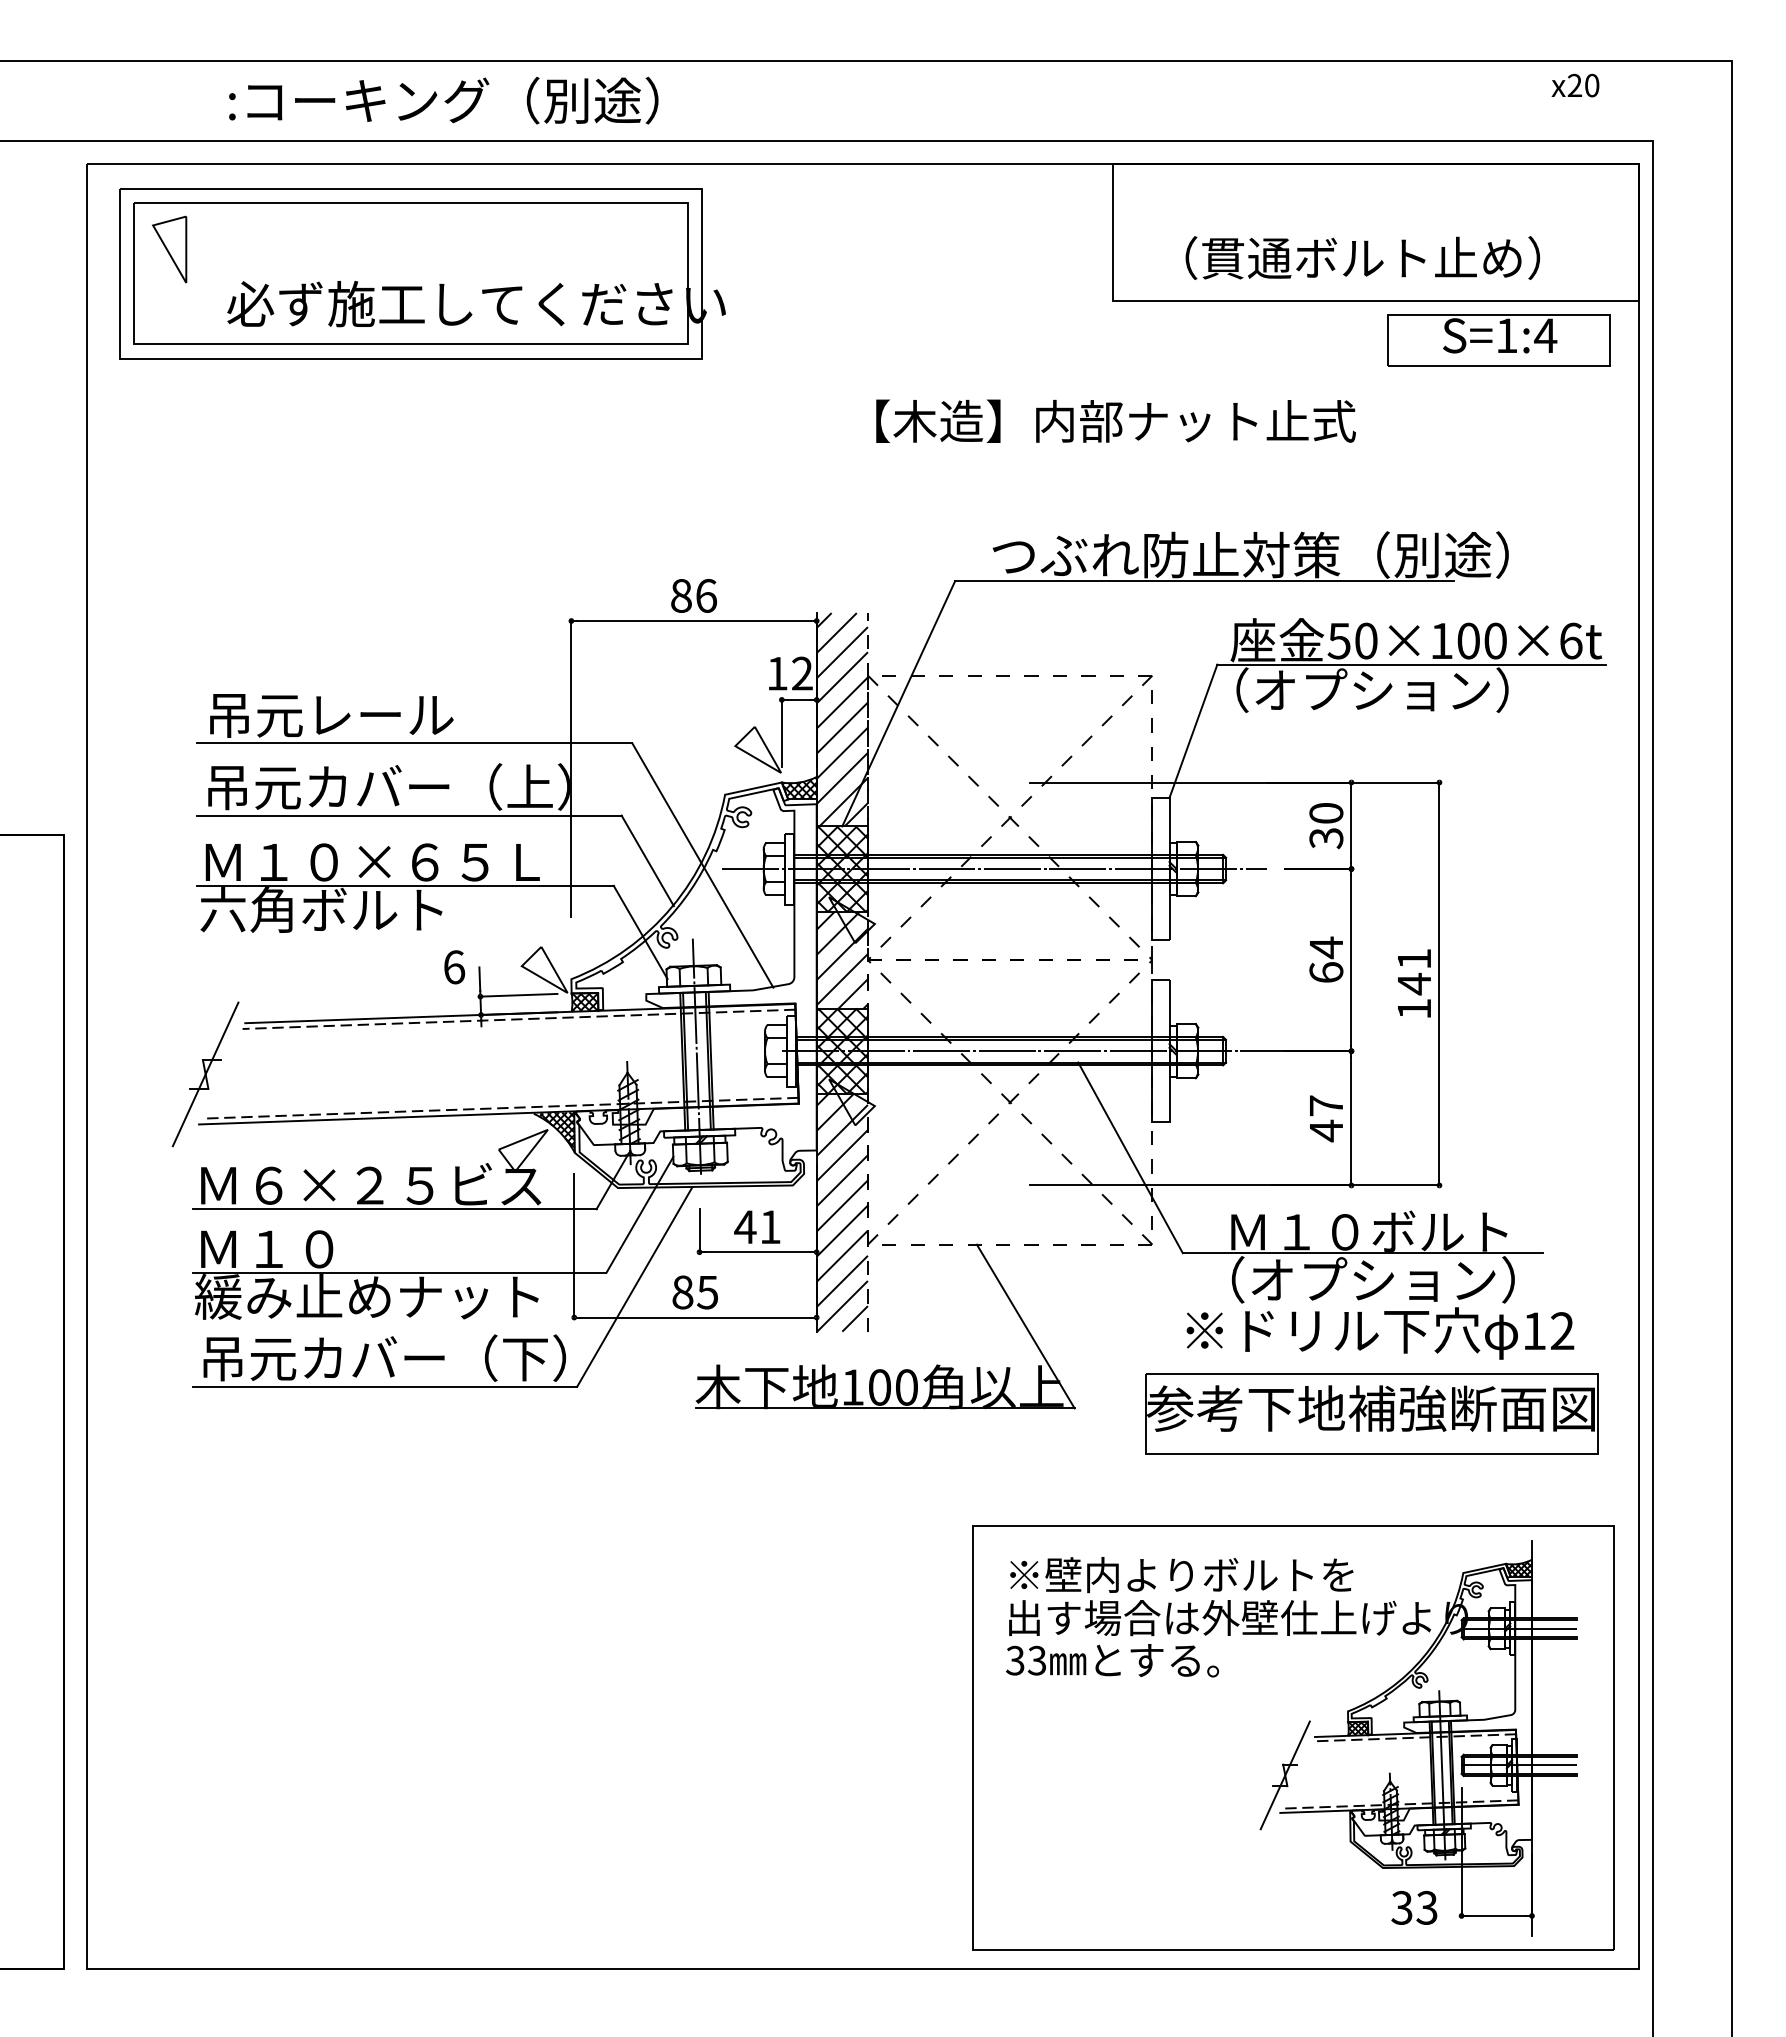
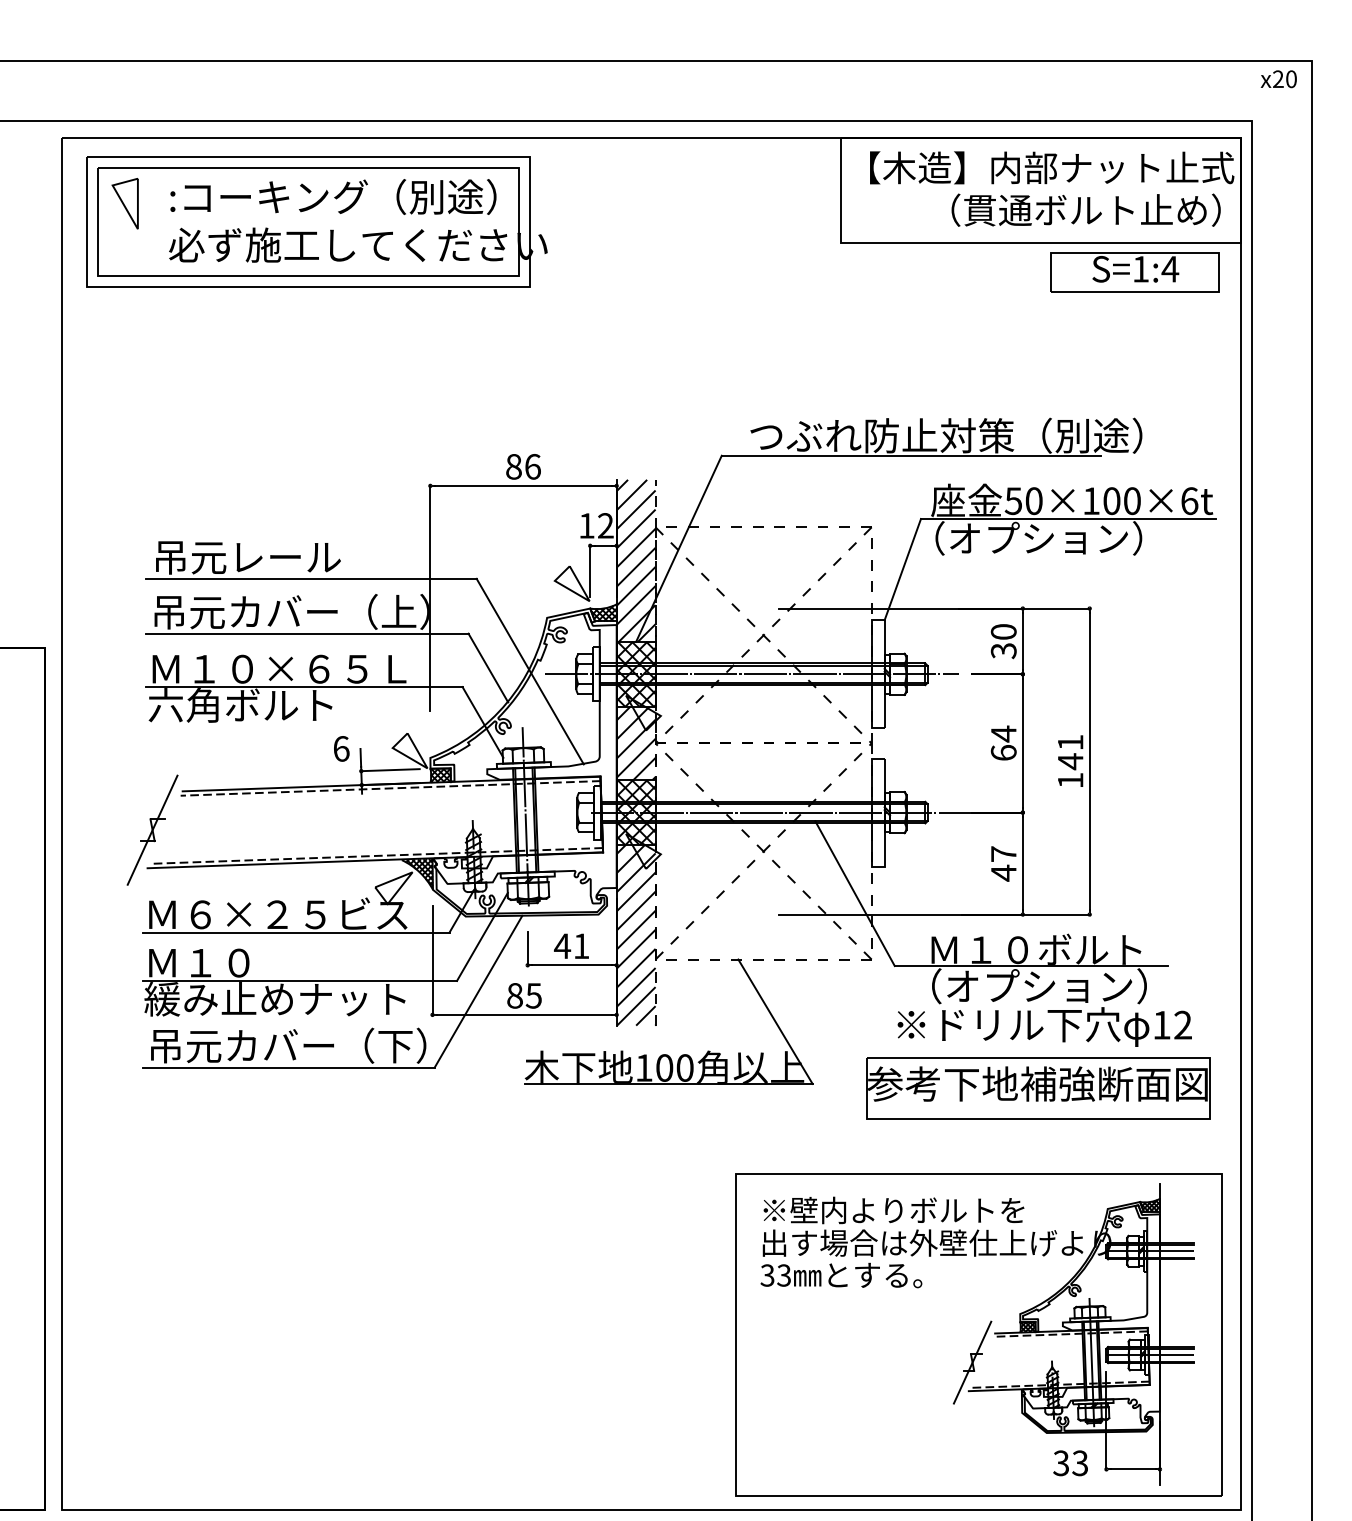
text: (1575, 85) -> (1278, 79), moved
text: (443, 100) -> (333, 196), moved
text: (1362, 257) -> (1085, 209), moved
text: (1115, 420) -> (1051, 167), moved

